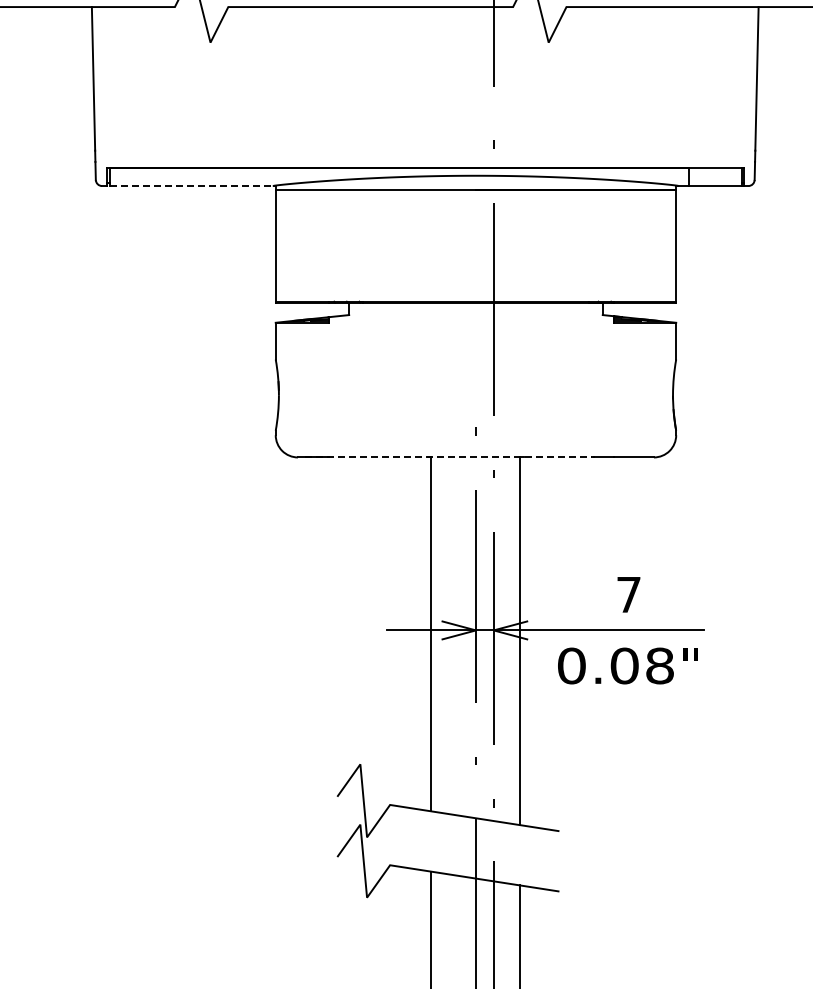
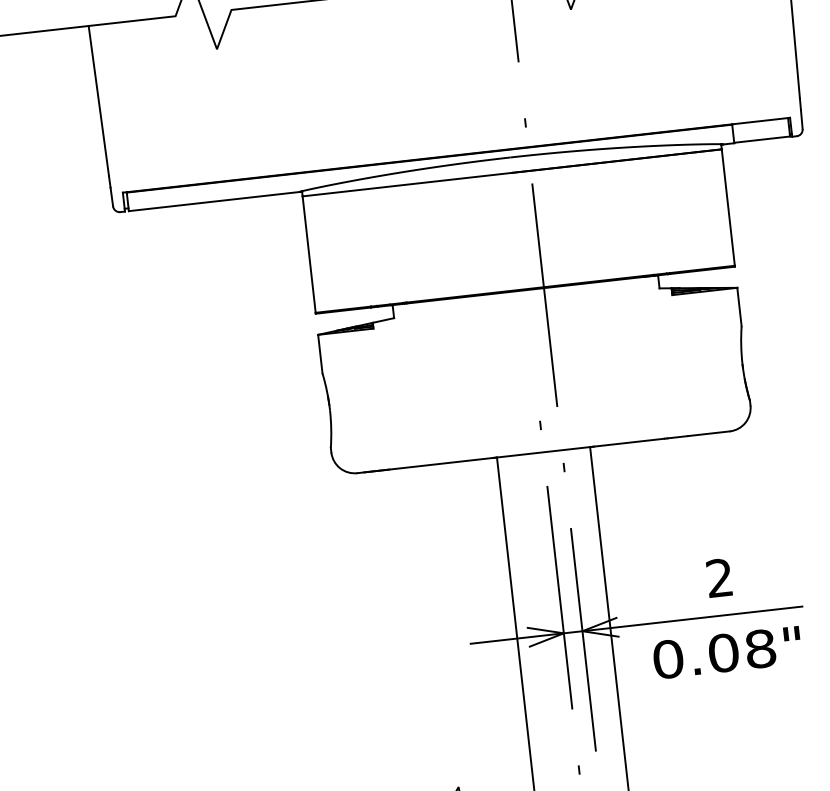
line: (192, 186) -> (215, 201), dashed -> solid
line: (448, 457) -> (514, 455), dashed -> solid
text: (628, 594) -> (719, 577), 7 -> 2

